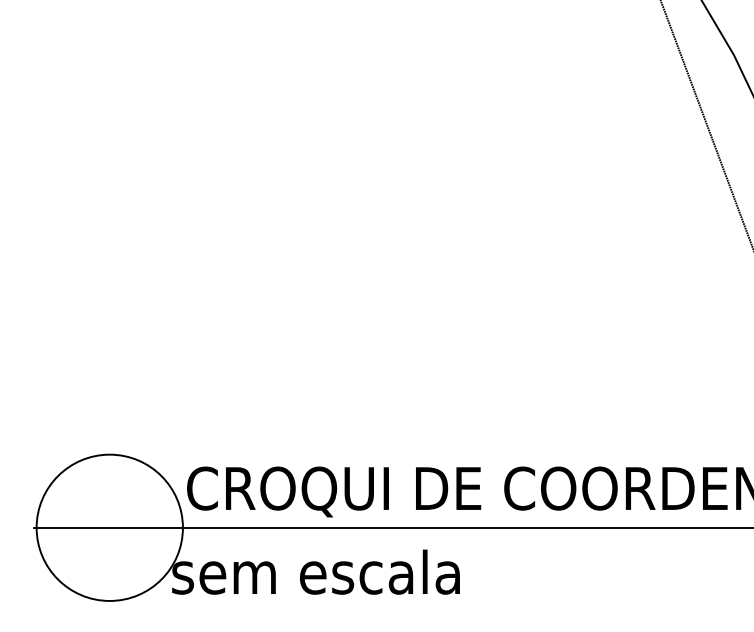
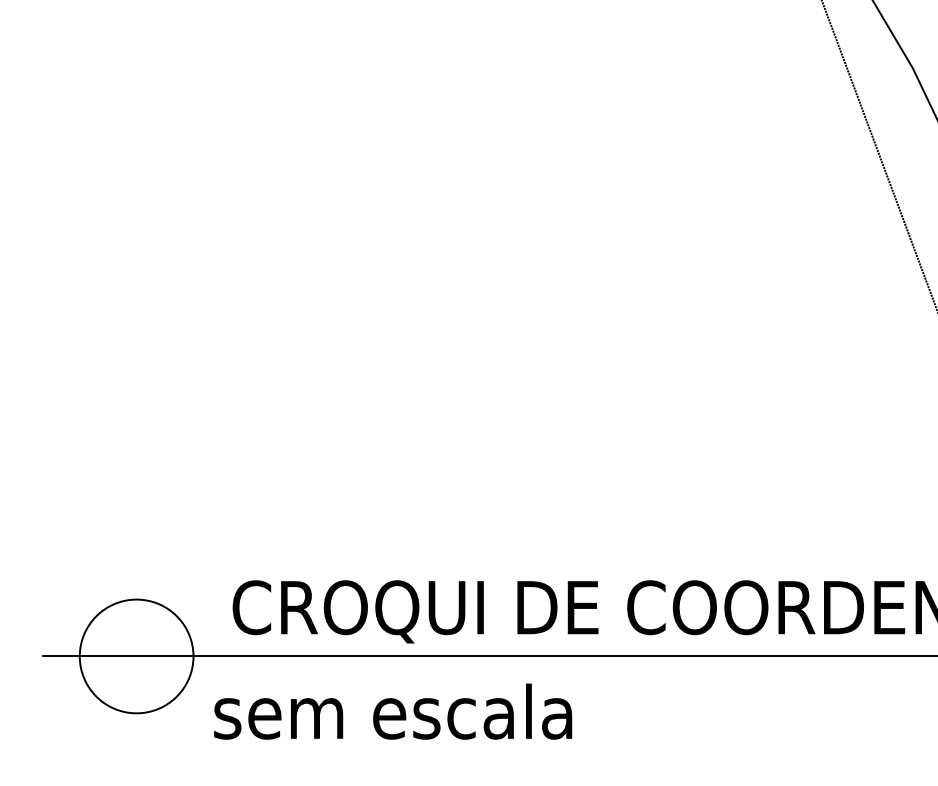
circle: (109, 527) -> (136, 656), size x0.62

